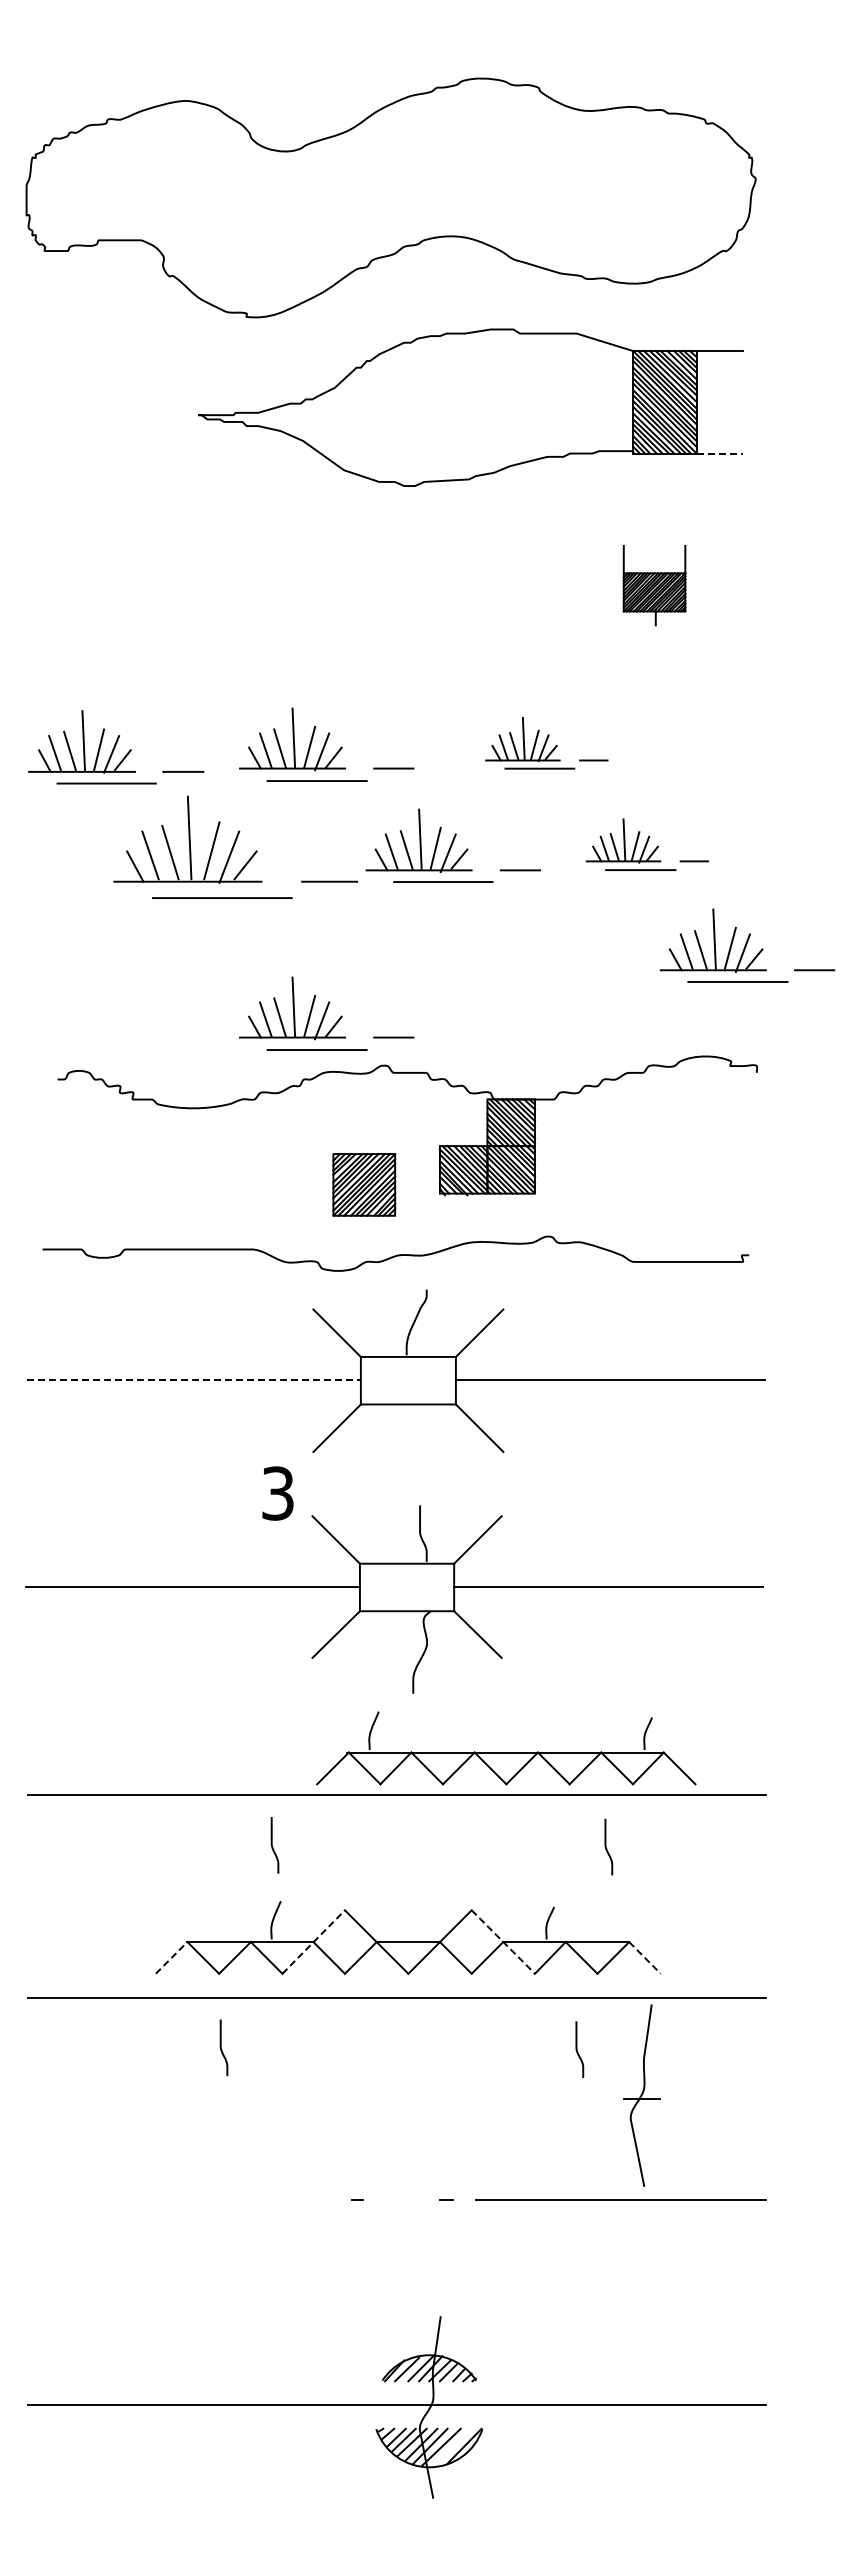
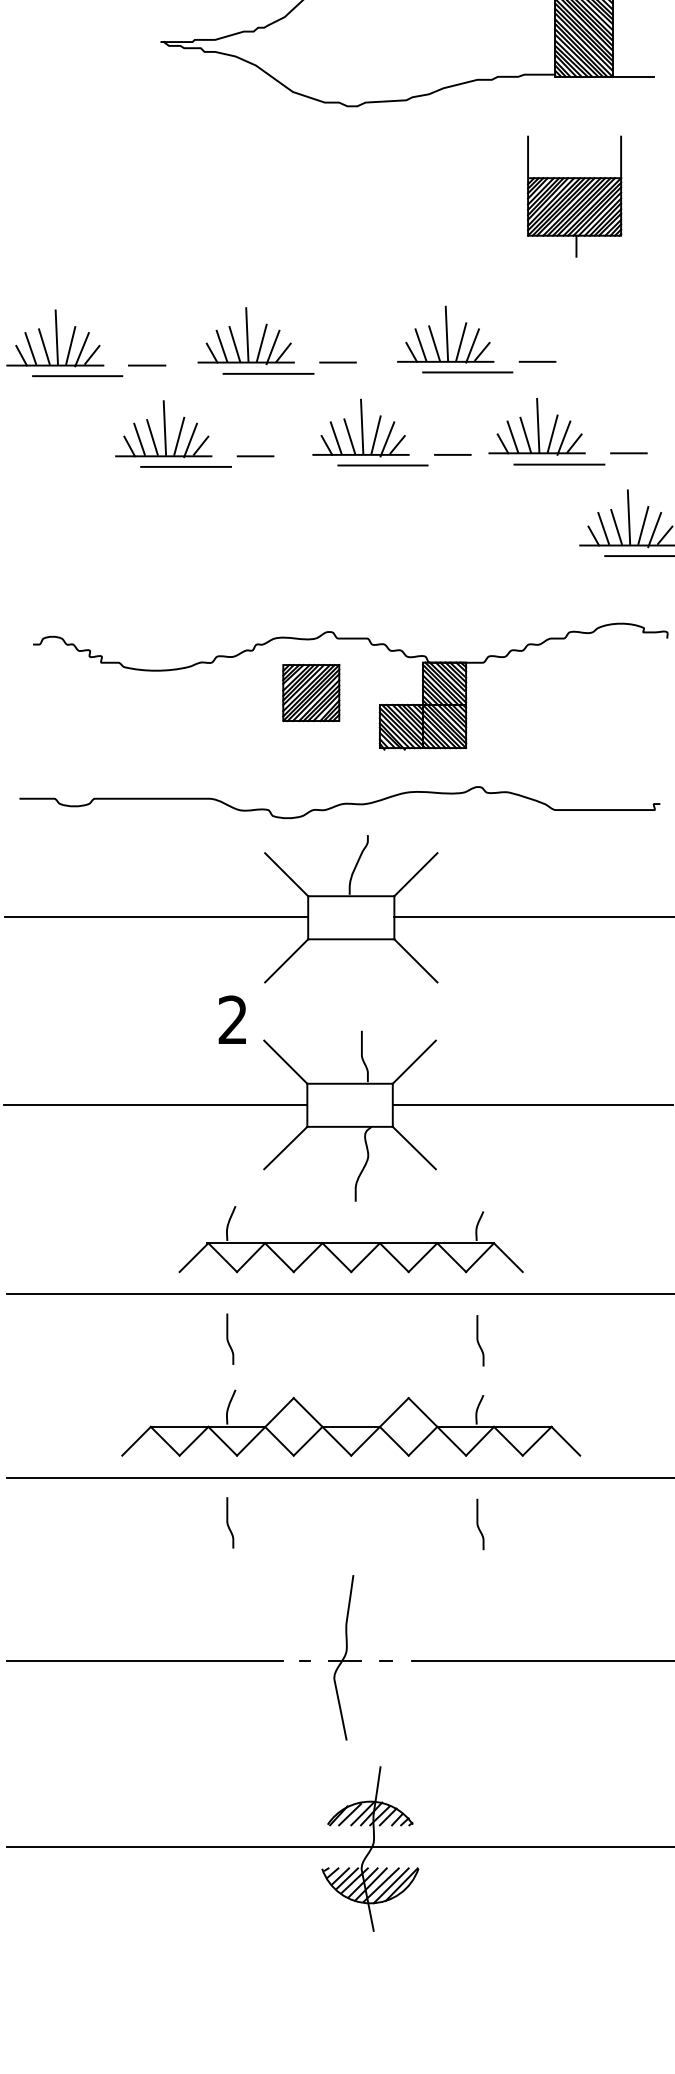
line: (719, 453) -> (633, 76), dashed -> solid
part: (654, 585) -> (574, 196), size x1.67
part: (546, 743) -> (476, 339), size x1.43
part: (647, 844) -> (568, 431), size x1.43
part: (235, 847) -> (194, 434), size x0.71
part: (326, 1013) -> (277, 584), removed
part: (364, 1184) -> (311, 692), moved
line: (194, 1380) -> (157, 917), dashed -> solid
text: (277, 1493) -> (232, 1020), 3 -> 2
part: (506, 1748) -> (351, 1239), moved
curve: (606, 1846) -> (478, 1340), moved
line: (313, 1942) -> (265, 1427), dashed -> solid
line: (503, 1942) -> (437, 1427), dashed -> solid
line: (172, 1957) -> (137, 1440), dashed -> solid
line: (645, 1958) -> (566, 1441), dashed -> solid
curve: (221, 2047) -> (228, 1522), moved
curve: (577, 2049) -> (478, 1524), moved
part: (641, 2095) -> (344, 1657), moved
line: (180, 2200) -> (144, 1661), added
line: (452, 2447) -> (391, 1885), added

